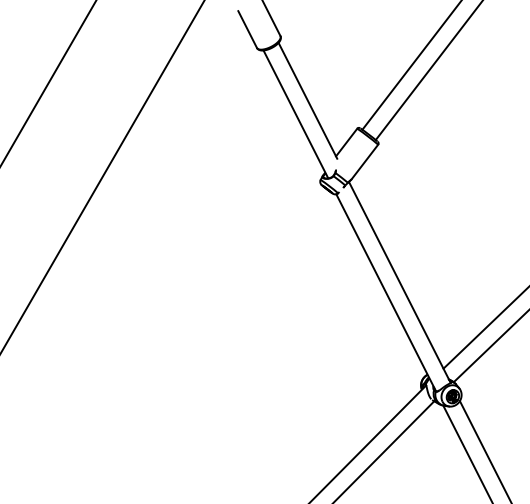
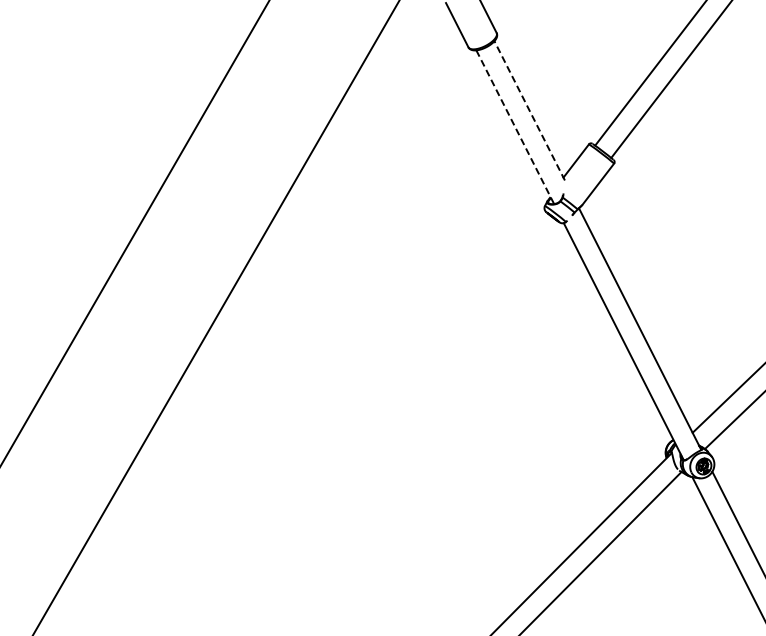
line: (307, 100) -> (529, 110), solid -> dashed
line: (296, 114) -> (515, 127), solid -> dashed

